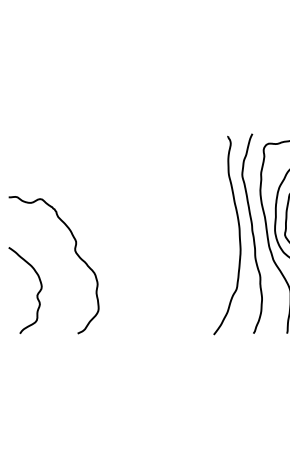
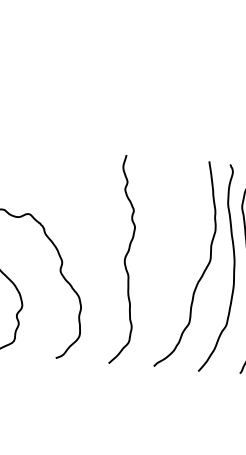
curve: (136, 234) -> (126, 259), added
curve: (210, 239) -> (203, 271), added

